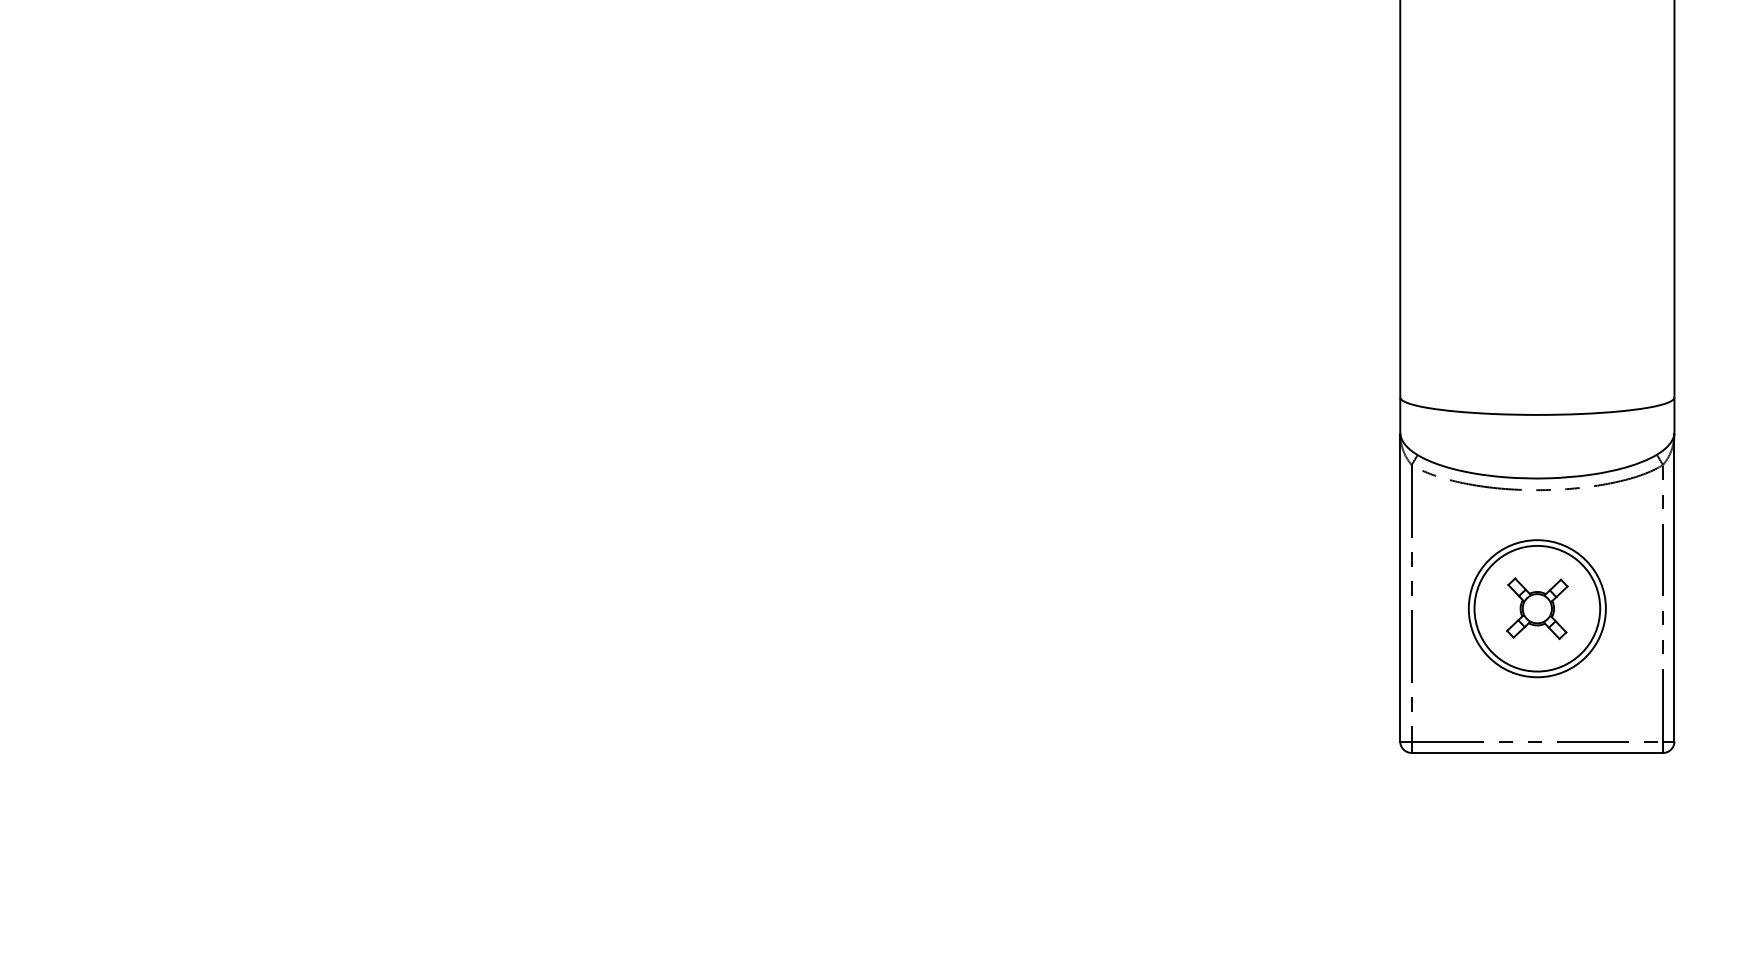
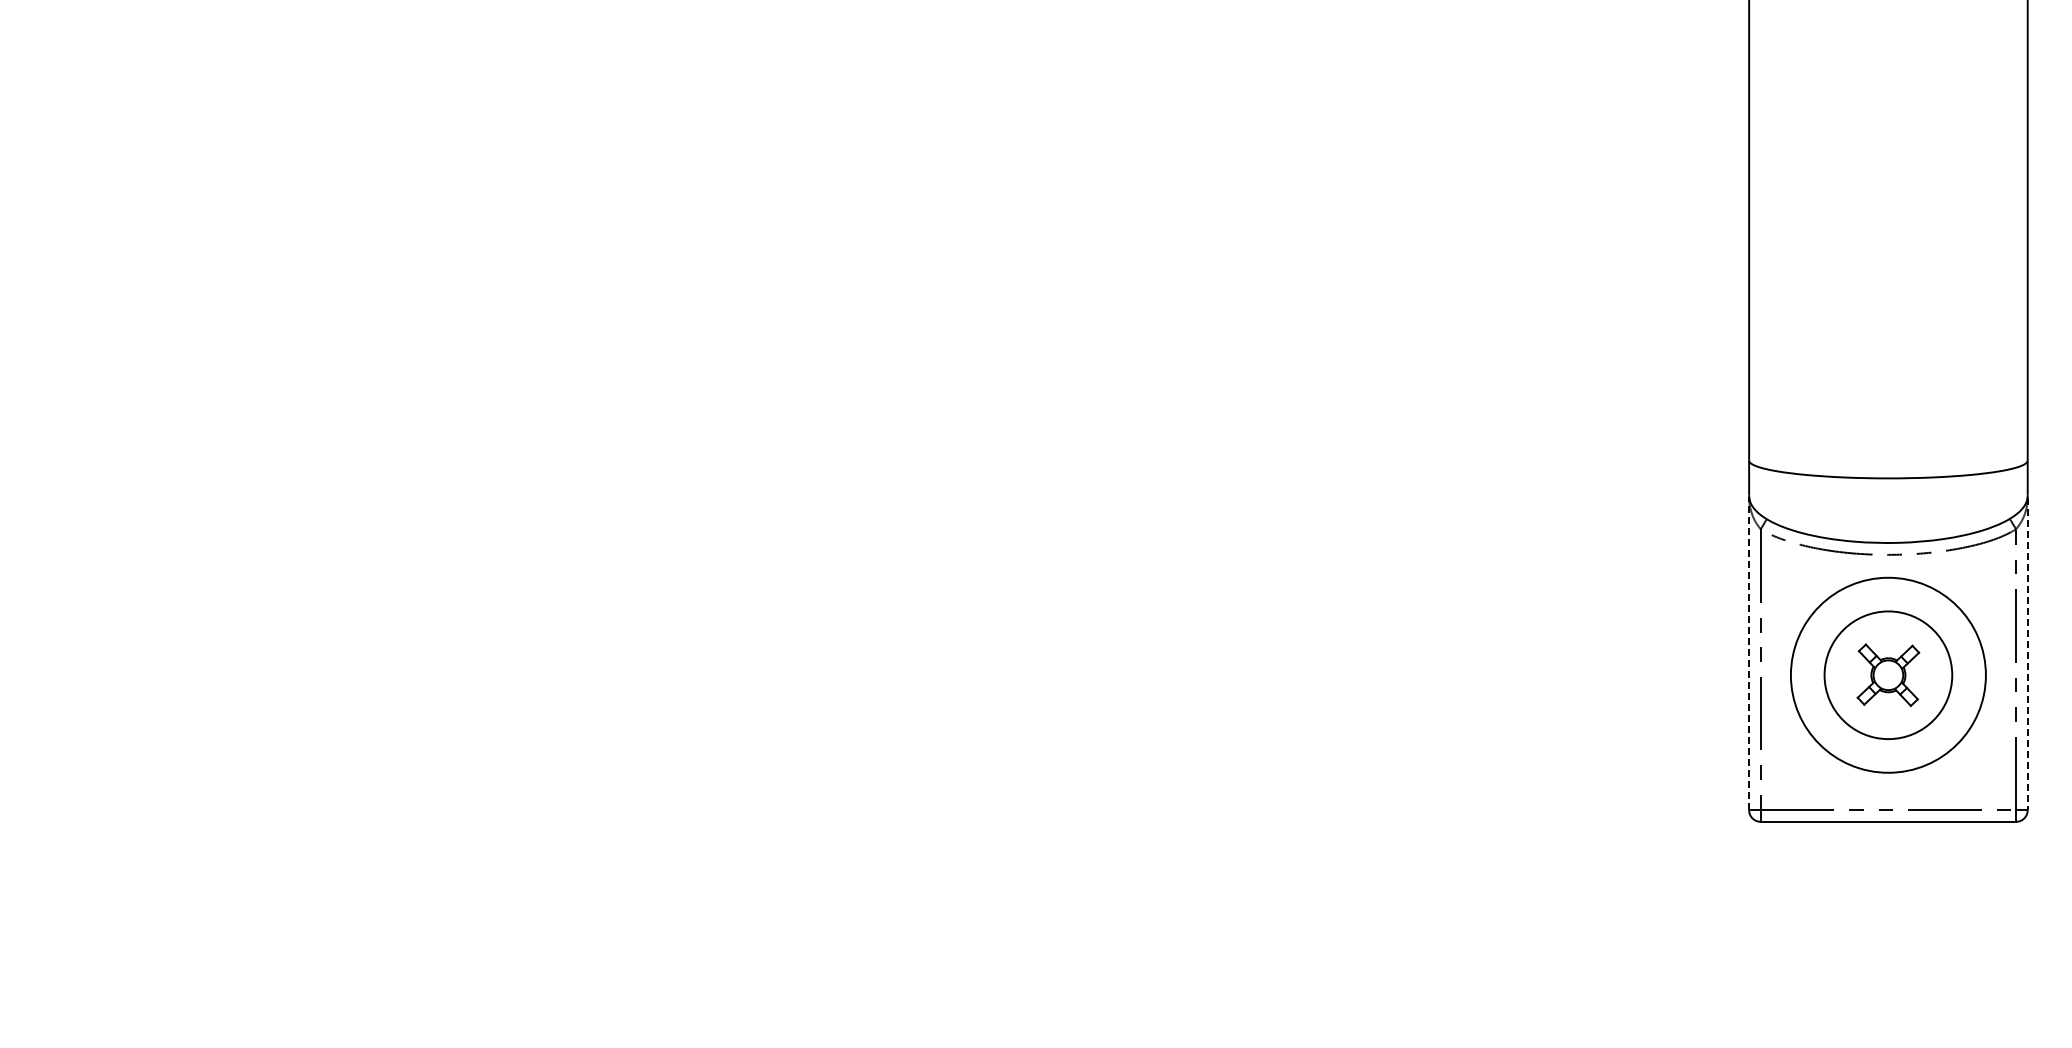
line: (1400, 587) -> (1749, 653), solid -> dashed
line: (1674, 588) -> (2027, 654), solid -> dashed
circle: (1537, 607) -> (1888, 674), size x1.4

